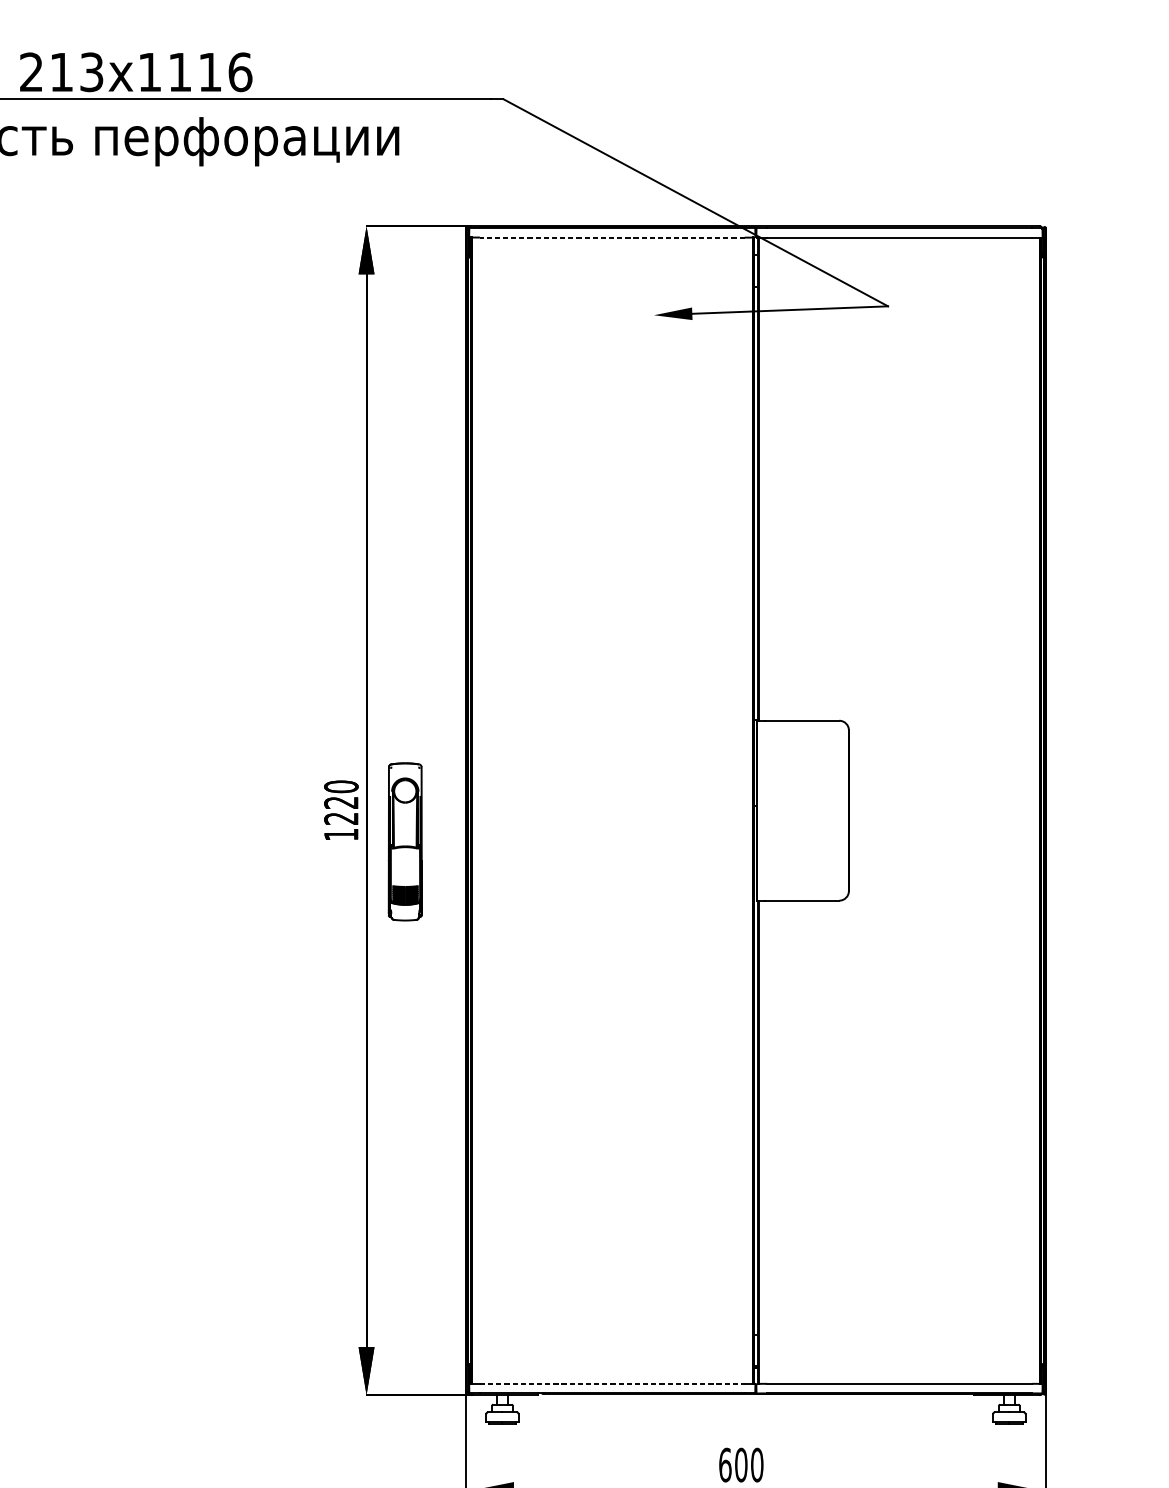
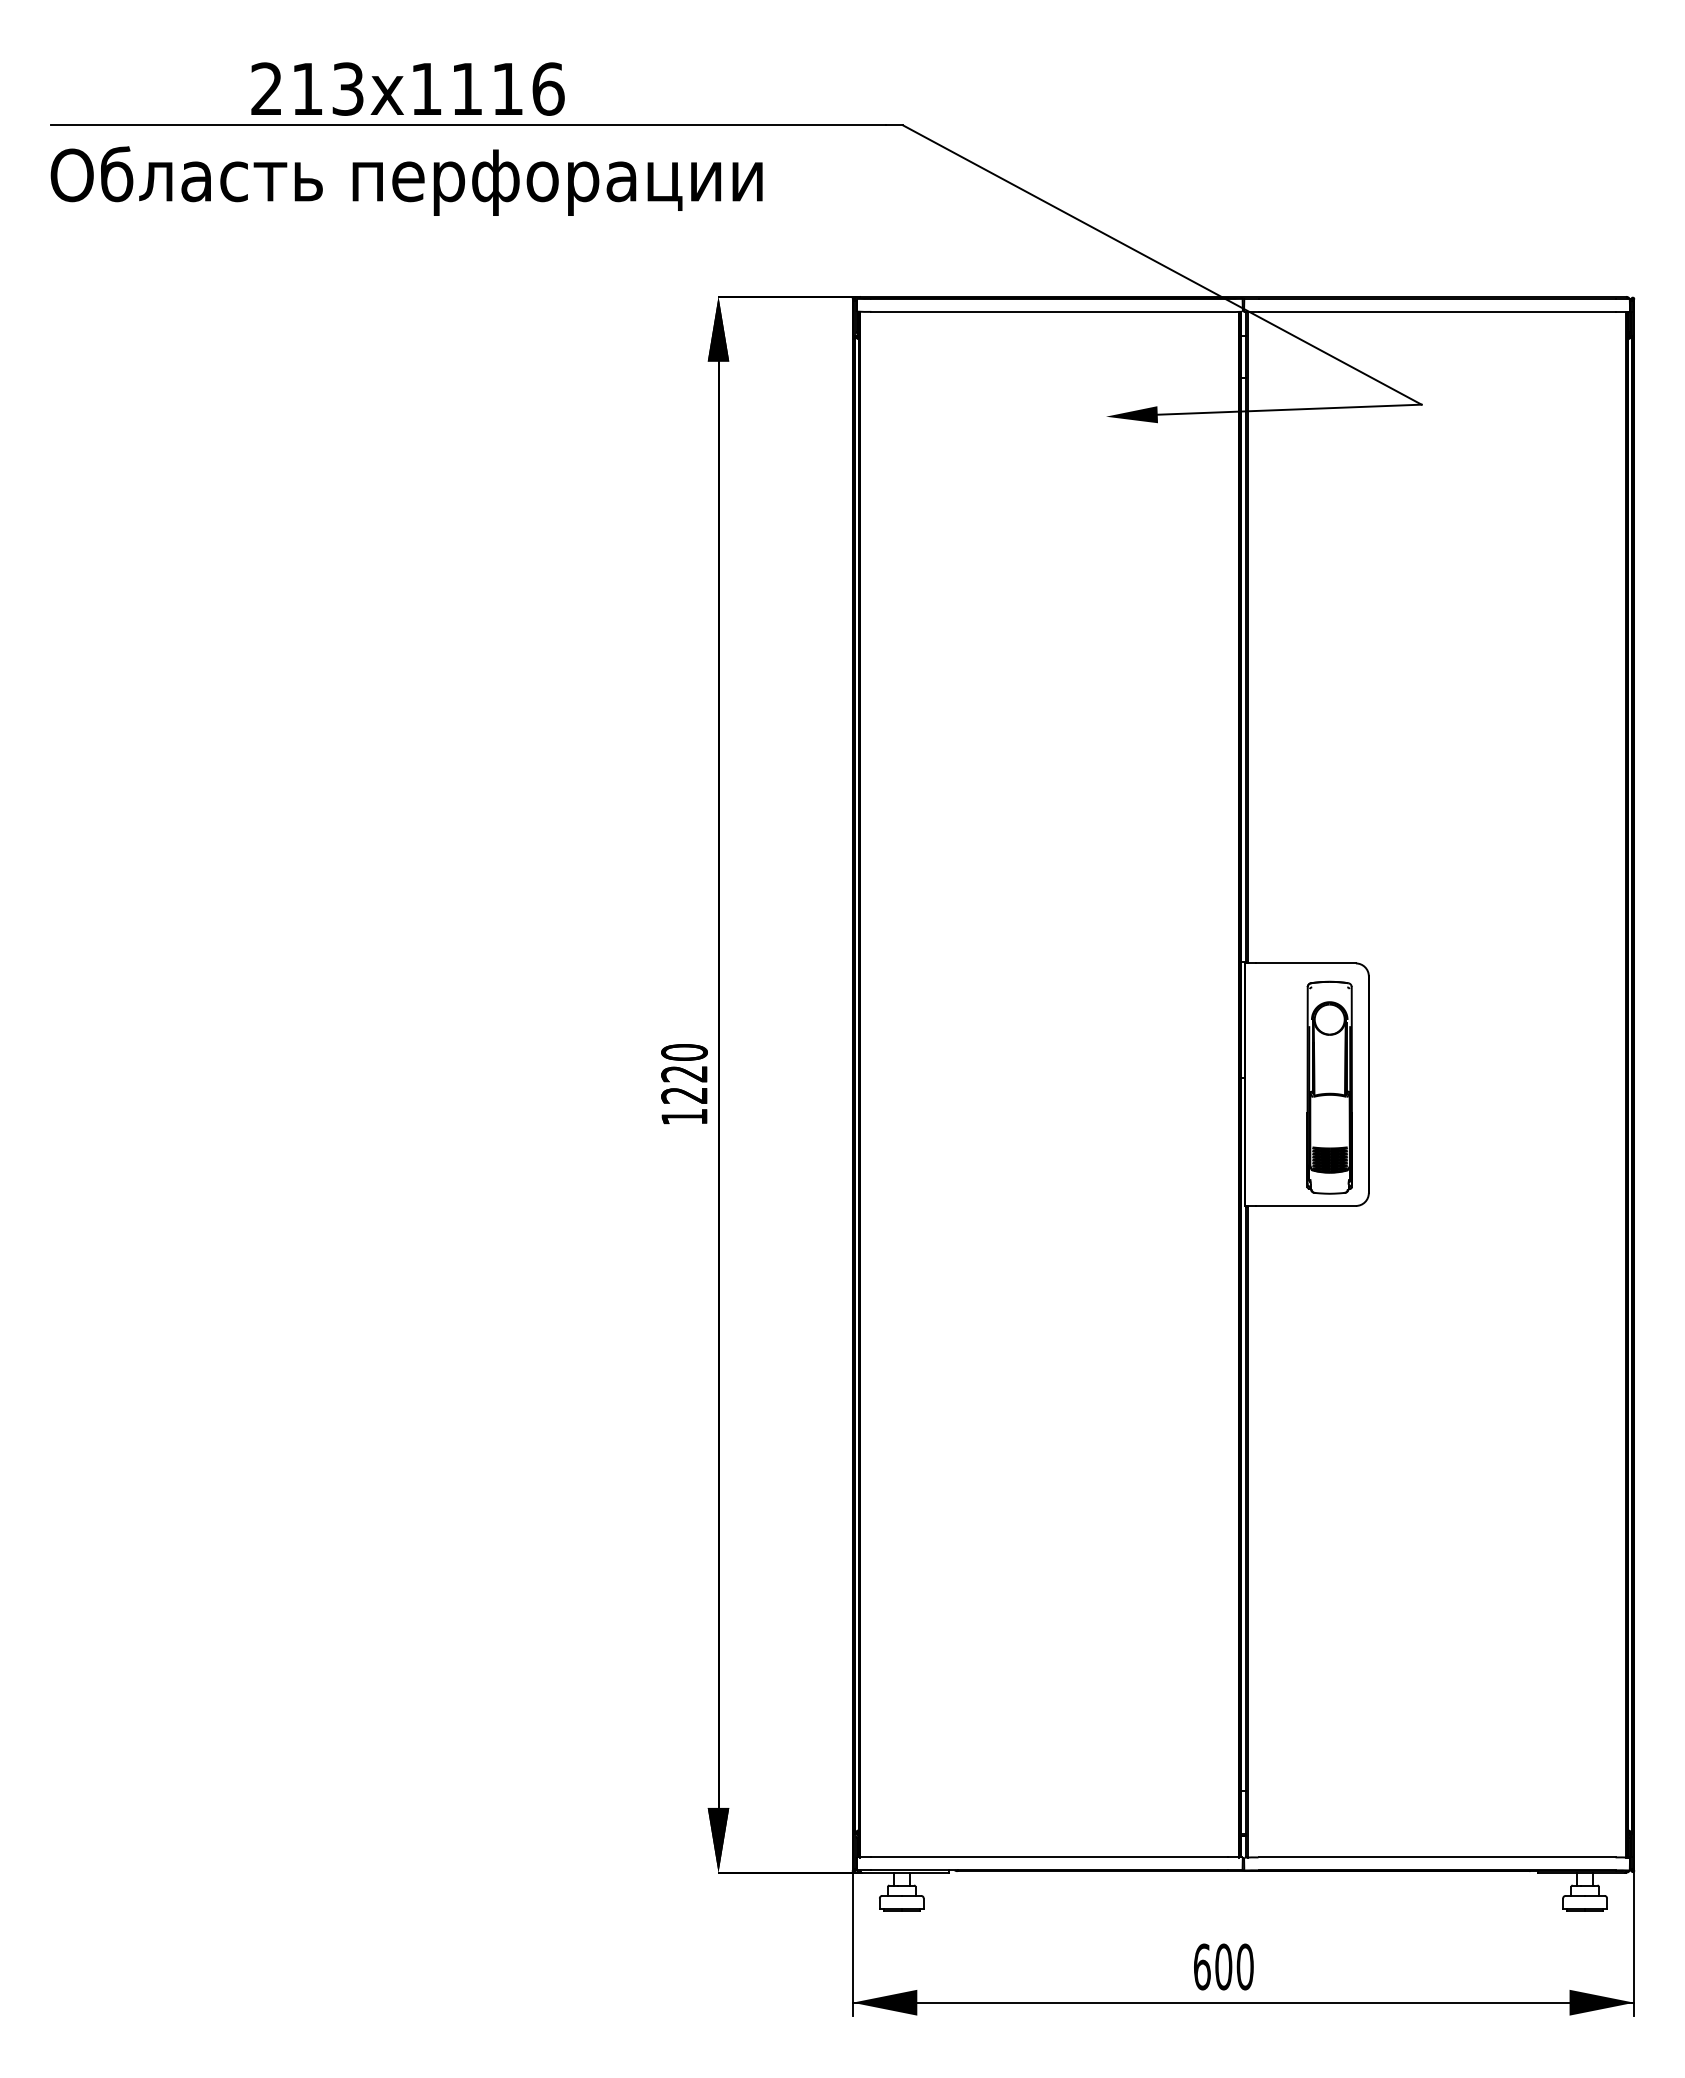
line: (612, 237) -> (1049, 311), dashed -> solid
part: (405, 841) -> (1329, 1087), moved
line: (612, 1383) -> (1049, 1857), dashed -> solid

